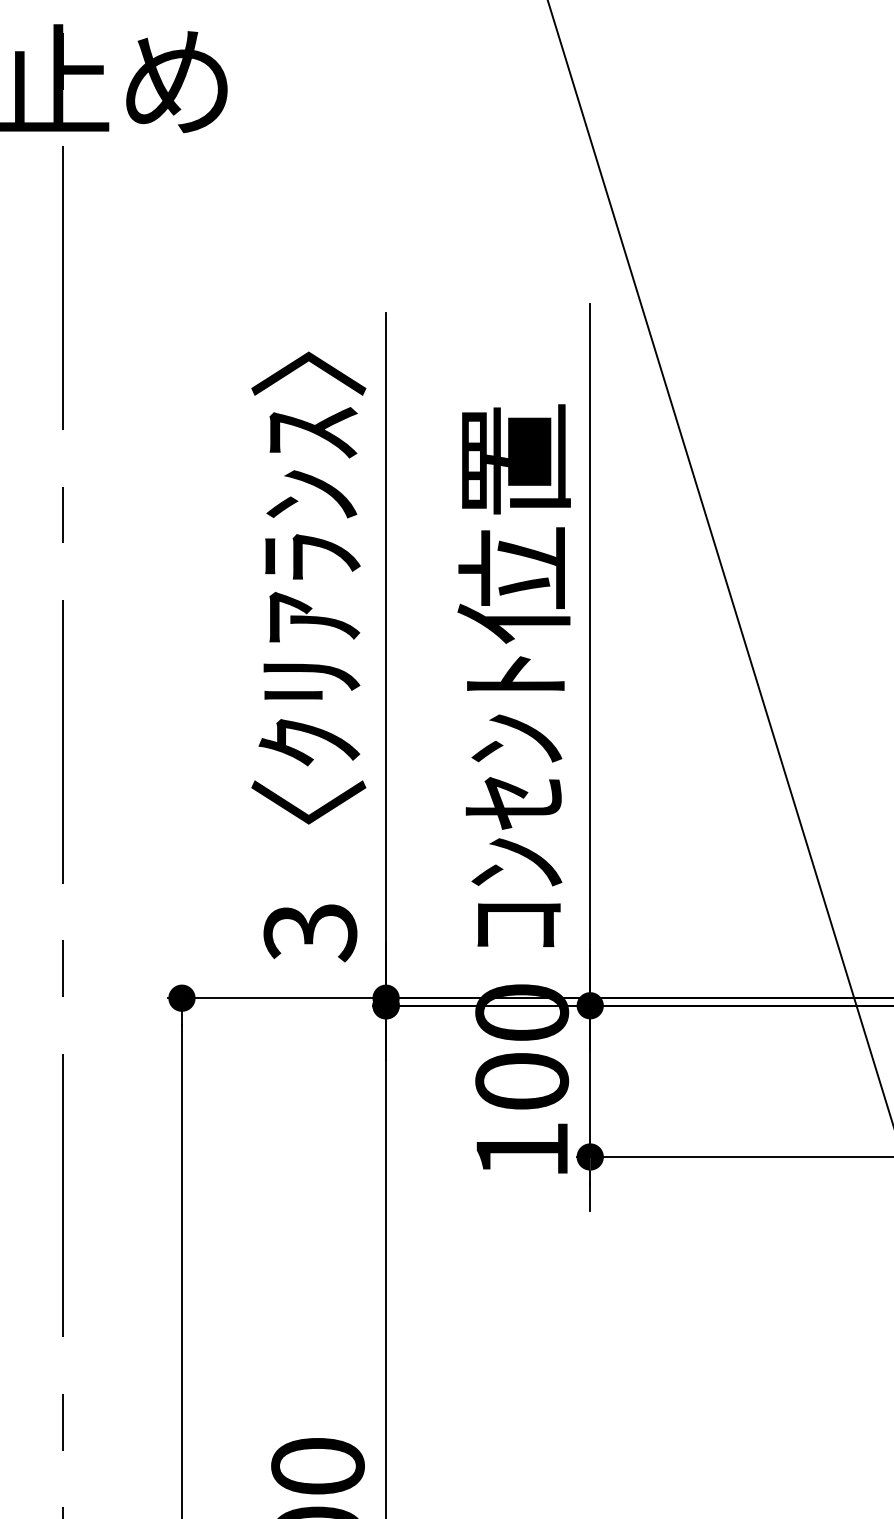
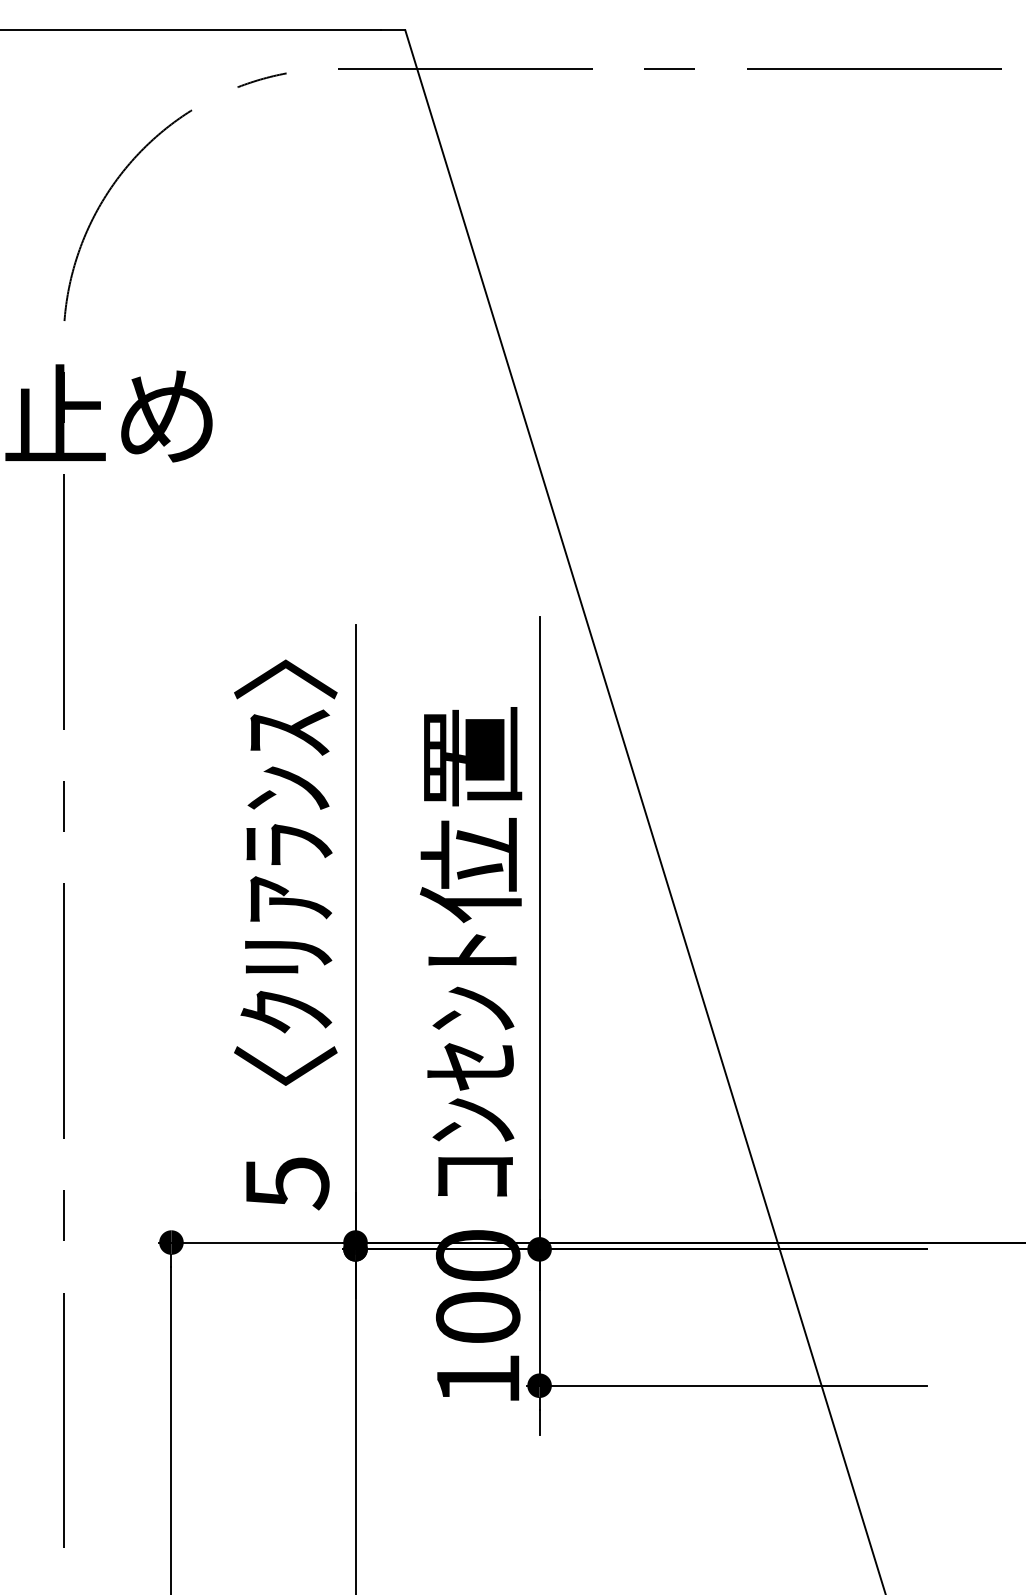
text: (310, 932) -> (287, 1183), 3 -> 5

